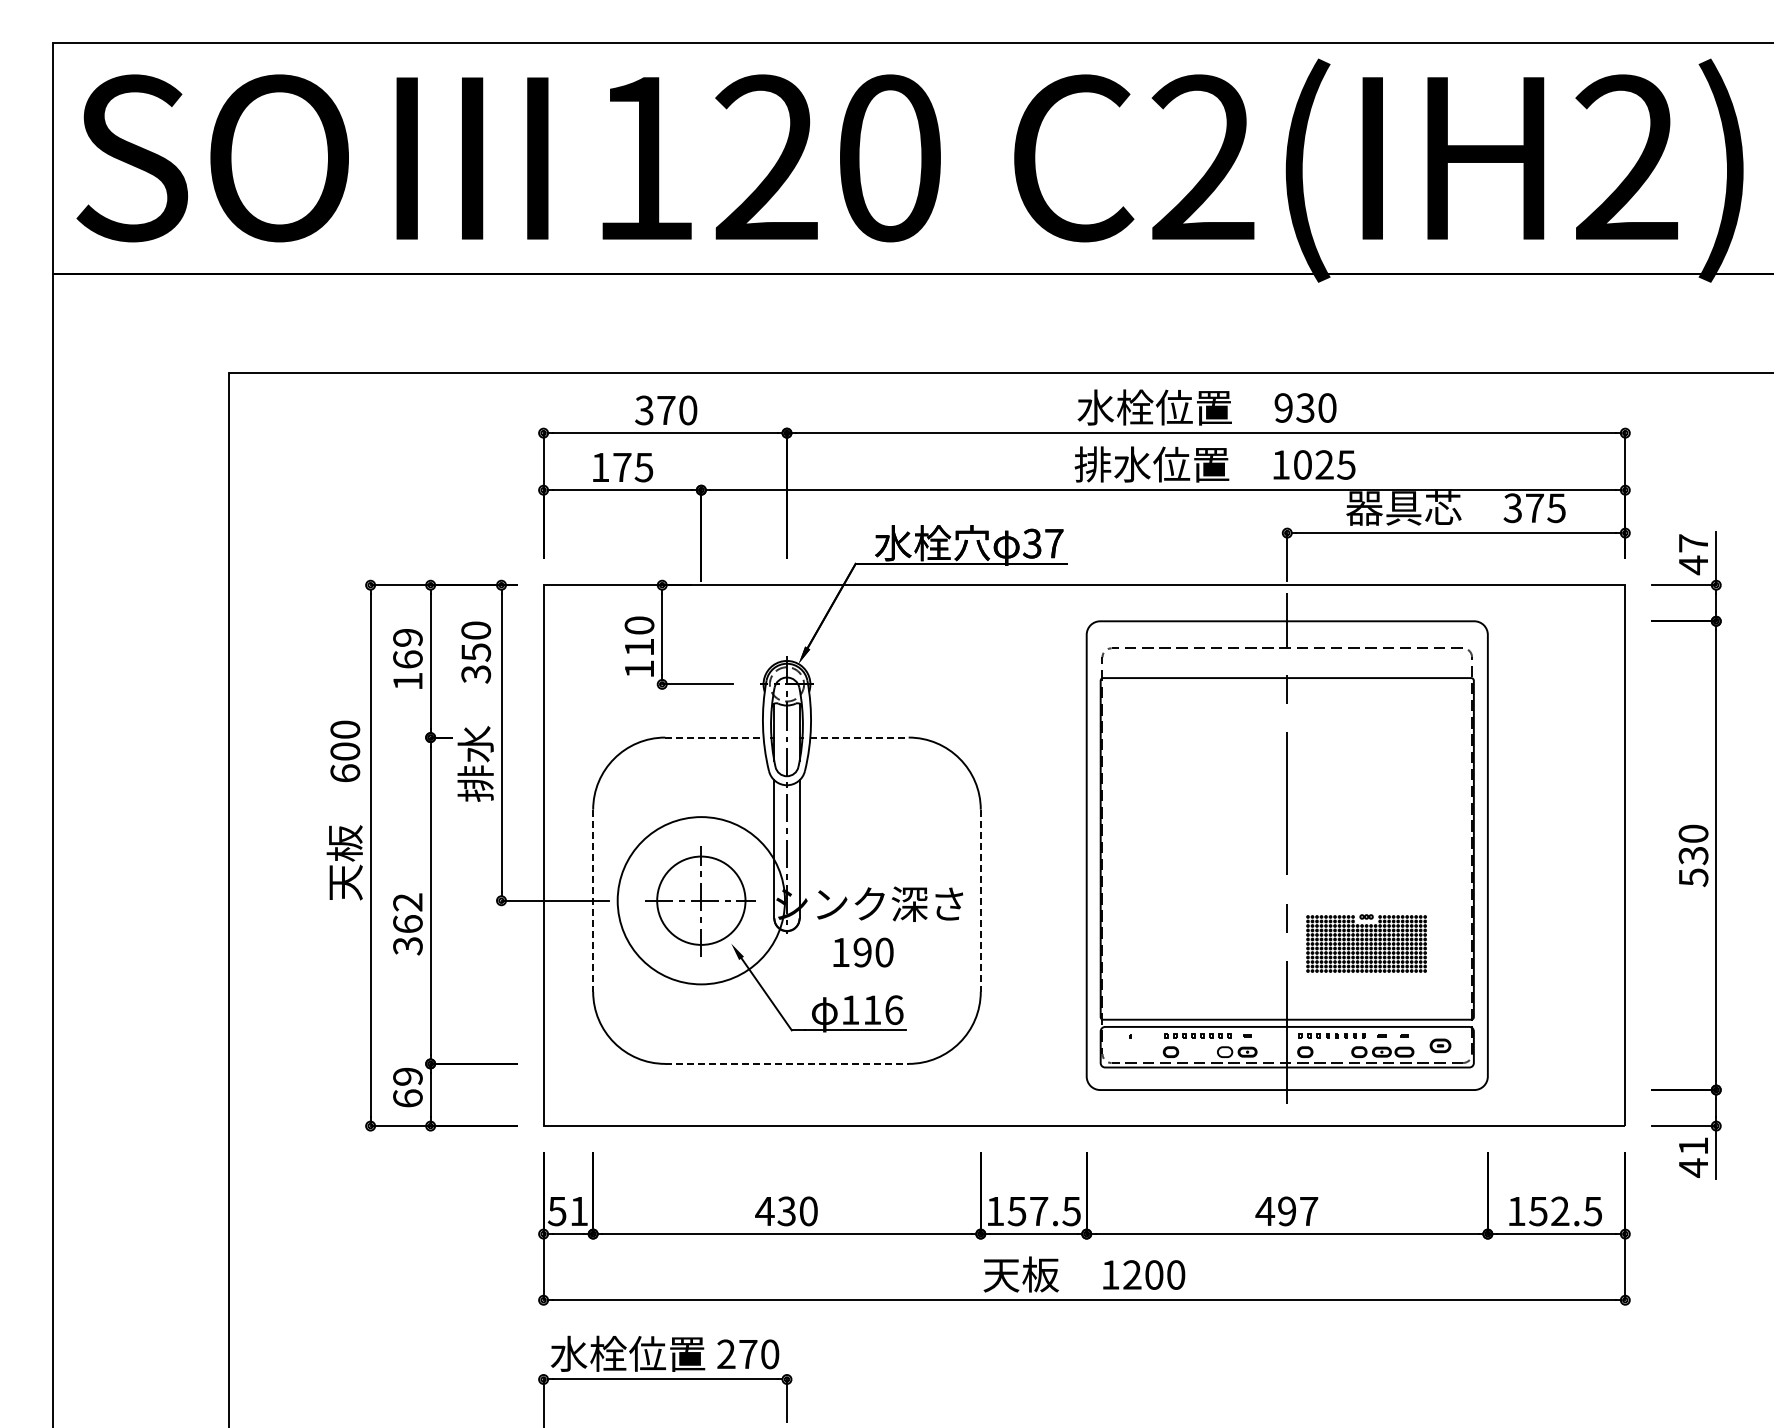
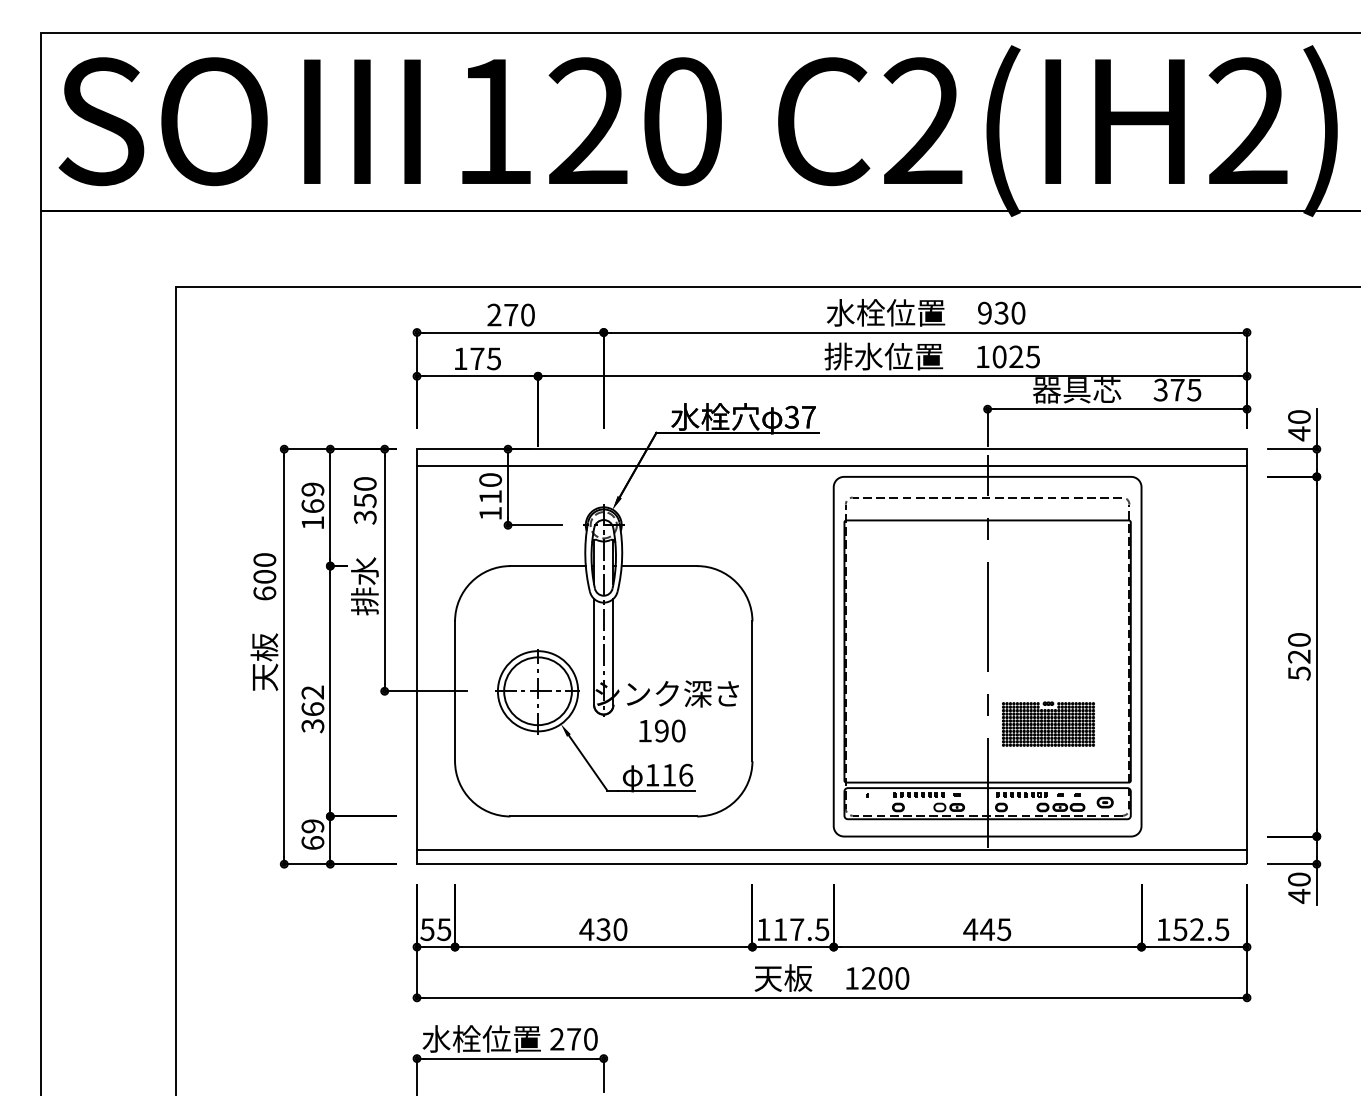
text: (644, 410) -> (494, 315), 370 -> 270
text: (1693, 543) -> (1299, 417), 47 -> 40
line: (1084, 607) -> (832, 466), added
line: (714, 737) -> (548, 566), dashed -> solid
line: (860, 737) -> (660, 566), dashed -> solid
text: (1693, 855) -> (1299, 656), 530 -> 520
circle: (701, 900) -> (538, 691), size x0.62
line: (593, 901) -> (455, 691), dashed -> solid
line: (980, 901) -> (752, 691), dashed -> solid
line: (786, 1063) -> (603, 816), dashed -> solid
line: (1084, 1107) -> (832, 849), added
text: (1693, 1145) -> (1299, 879), 41 -> 40
text: (578, 1211) -> (443, 929), 51 -> 55
text: (1016, 1211) -> (779, 929), 157.5 -> 117.5
text: (1297, 1211) -> (995, 929), 497 -> 445

